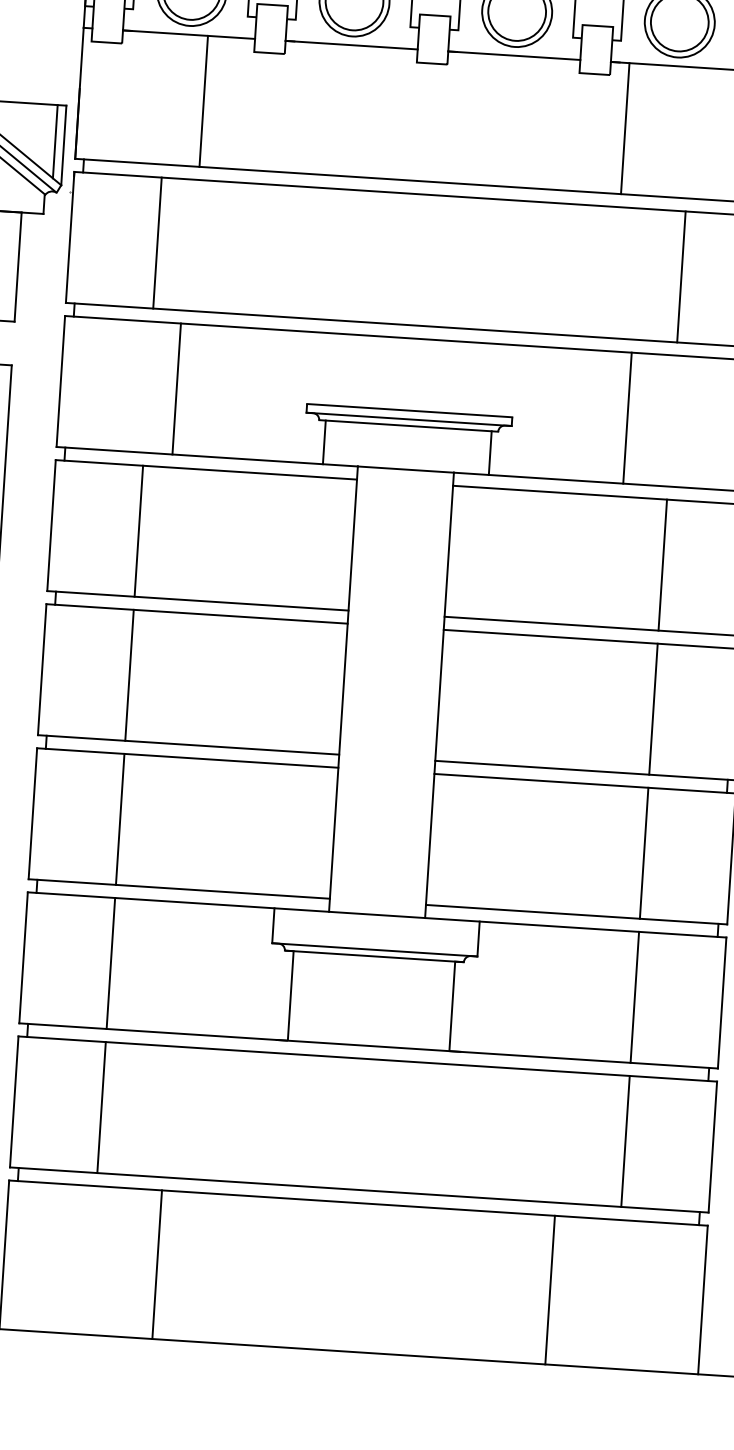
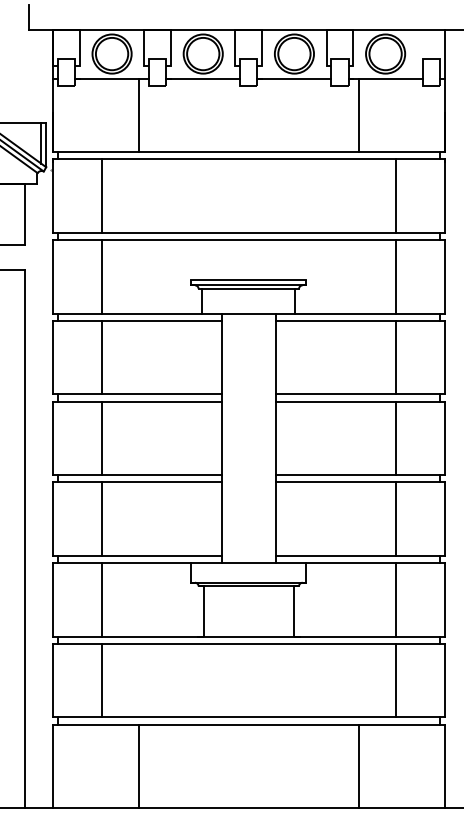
line: (203, 100) -> (138, 114), moved
line: (175, 388) -> (101, 276), moved
line: (627, 417) -> (395, 276), moved

